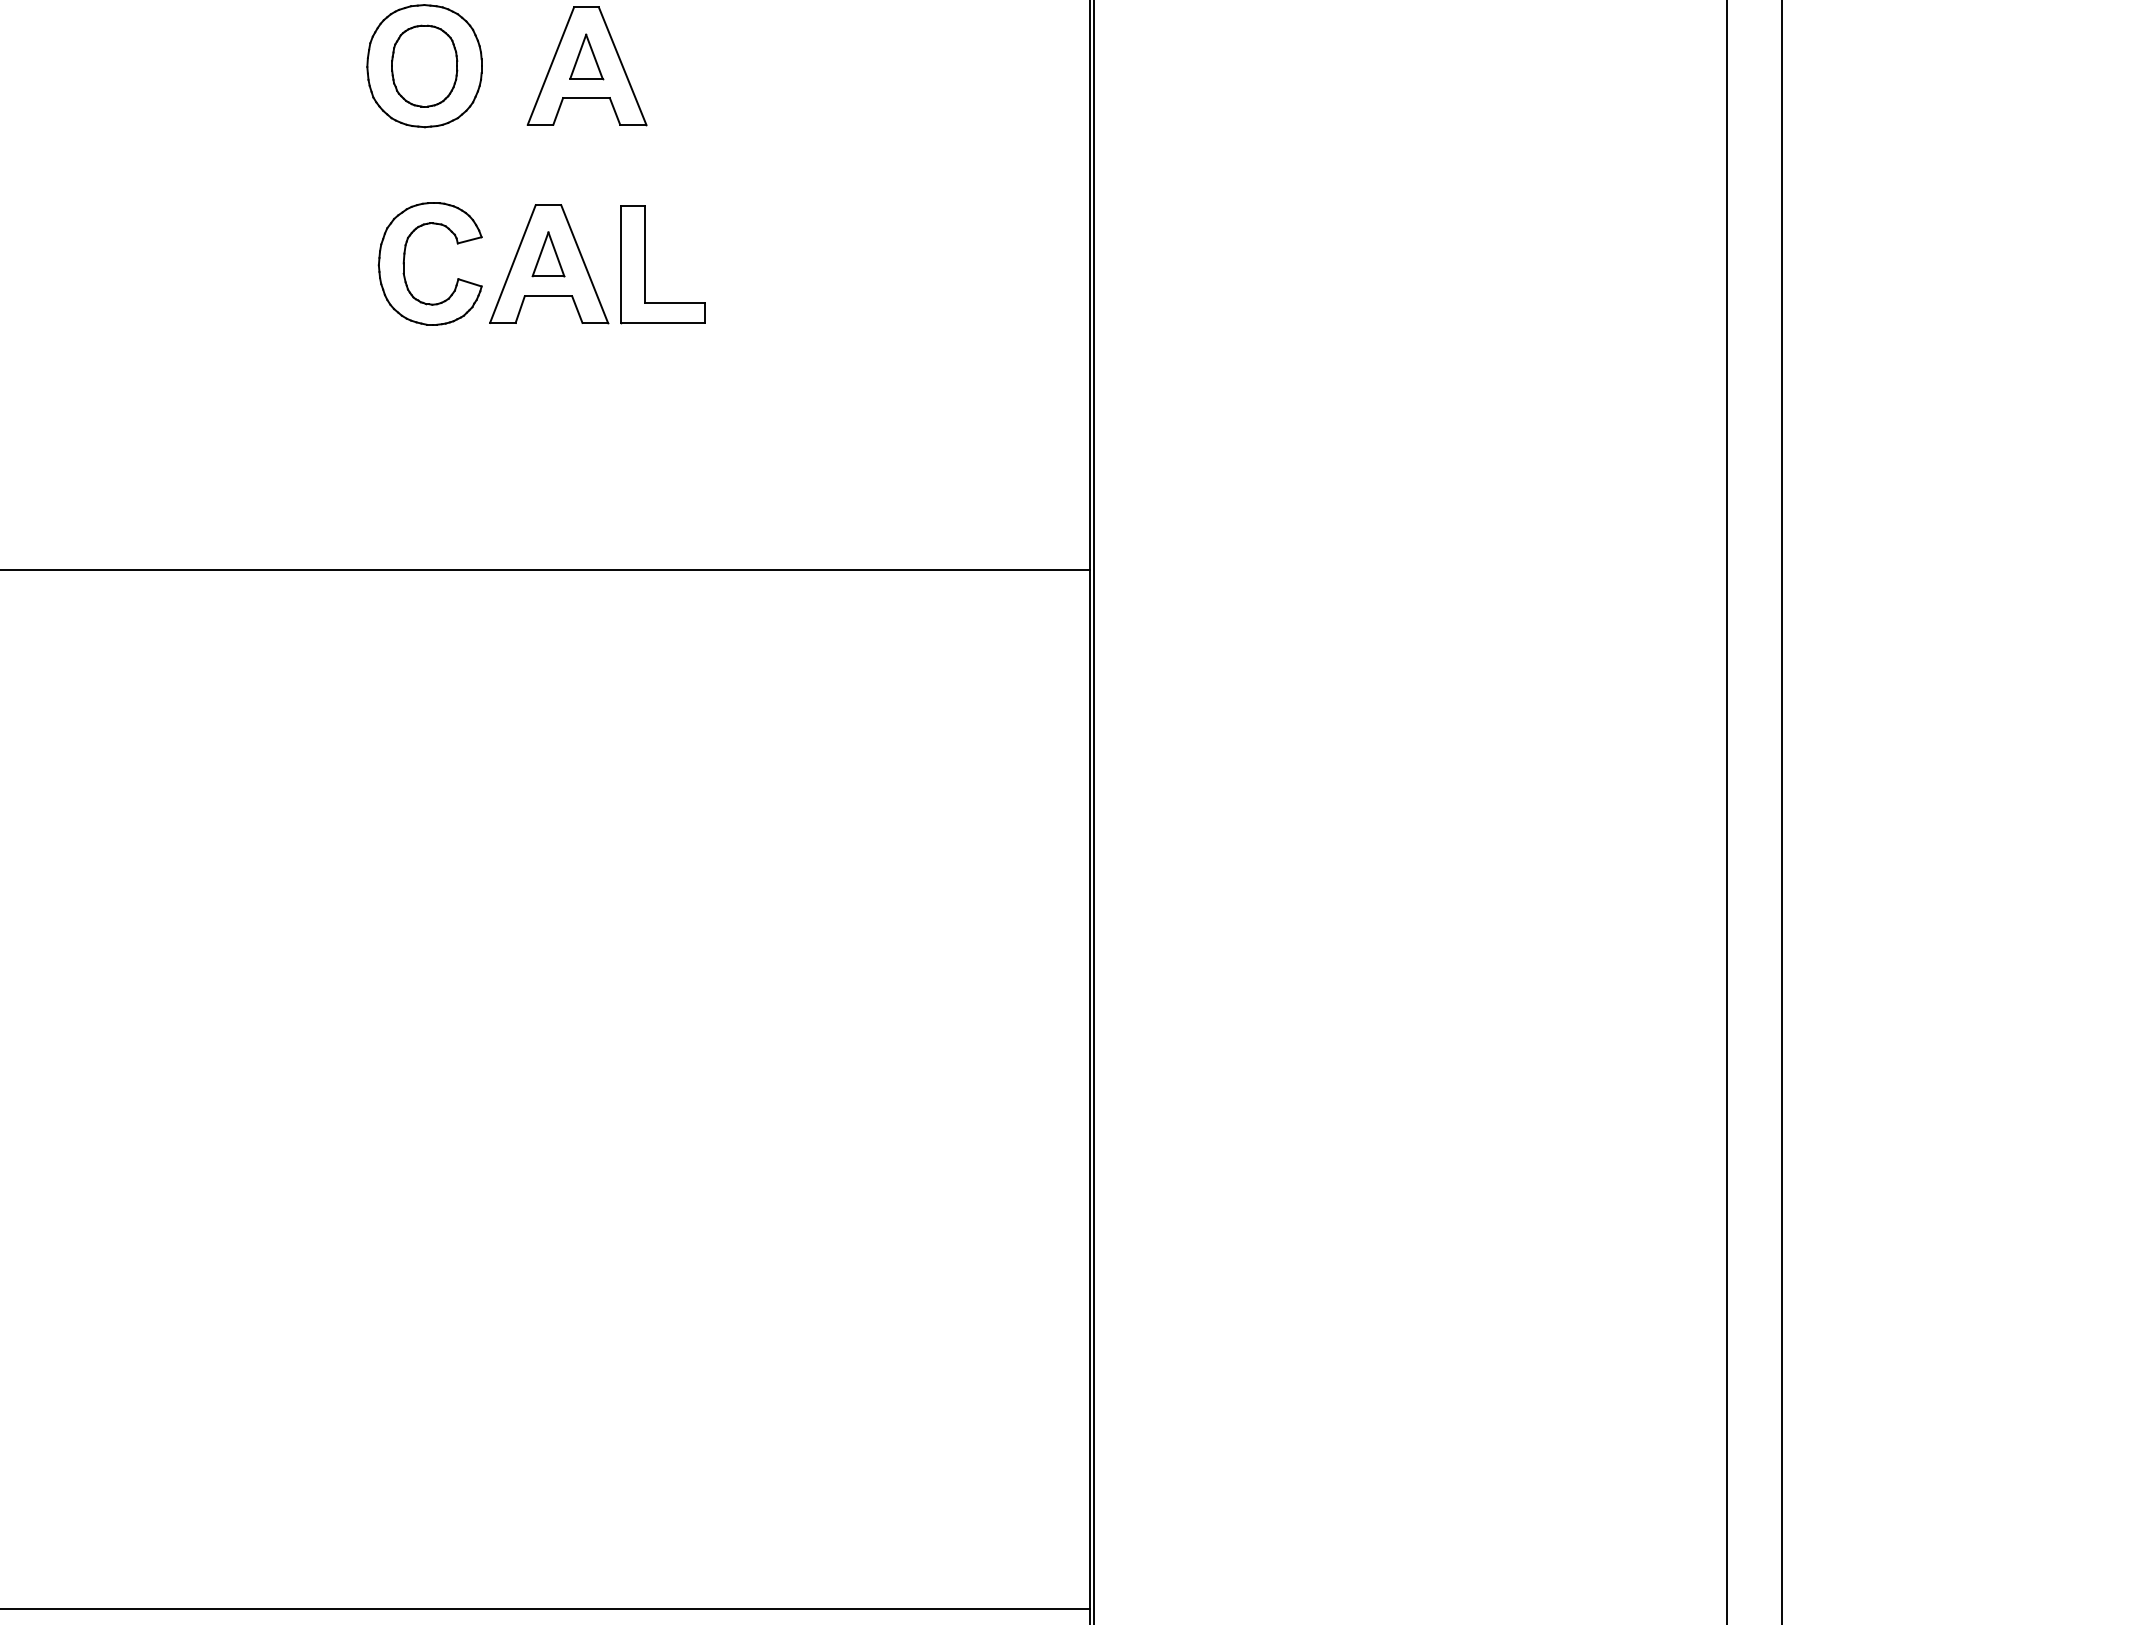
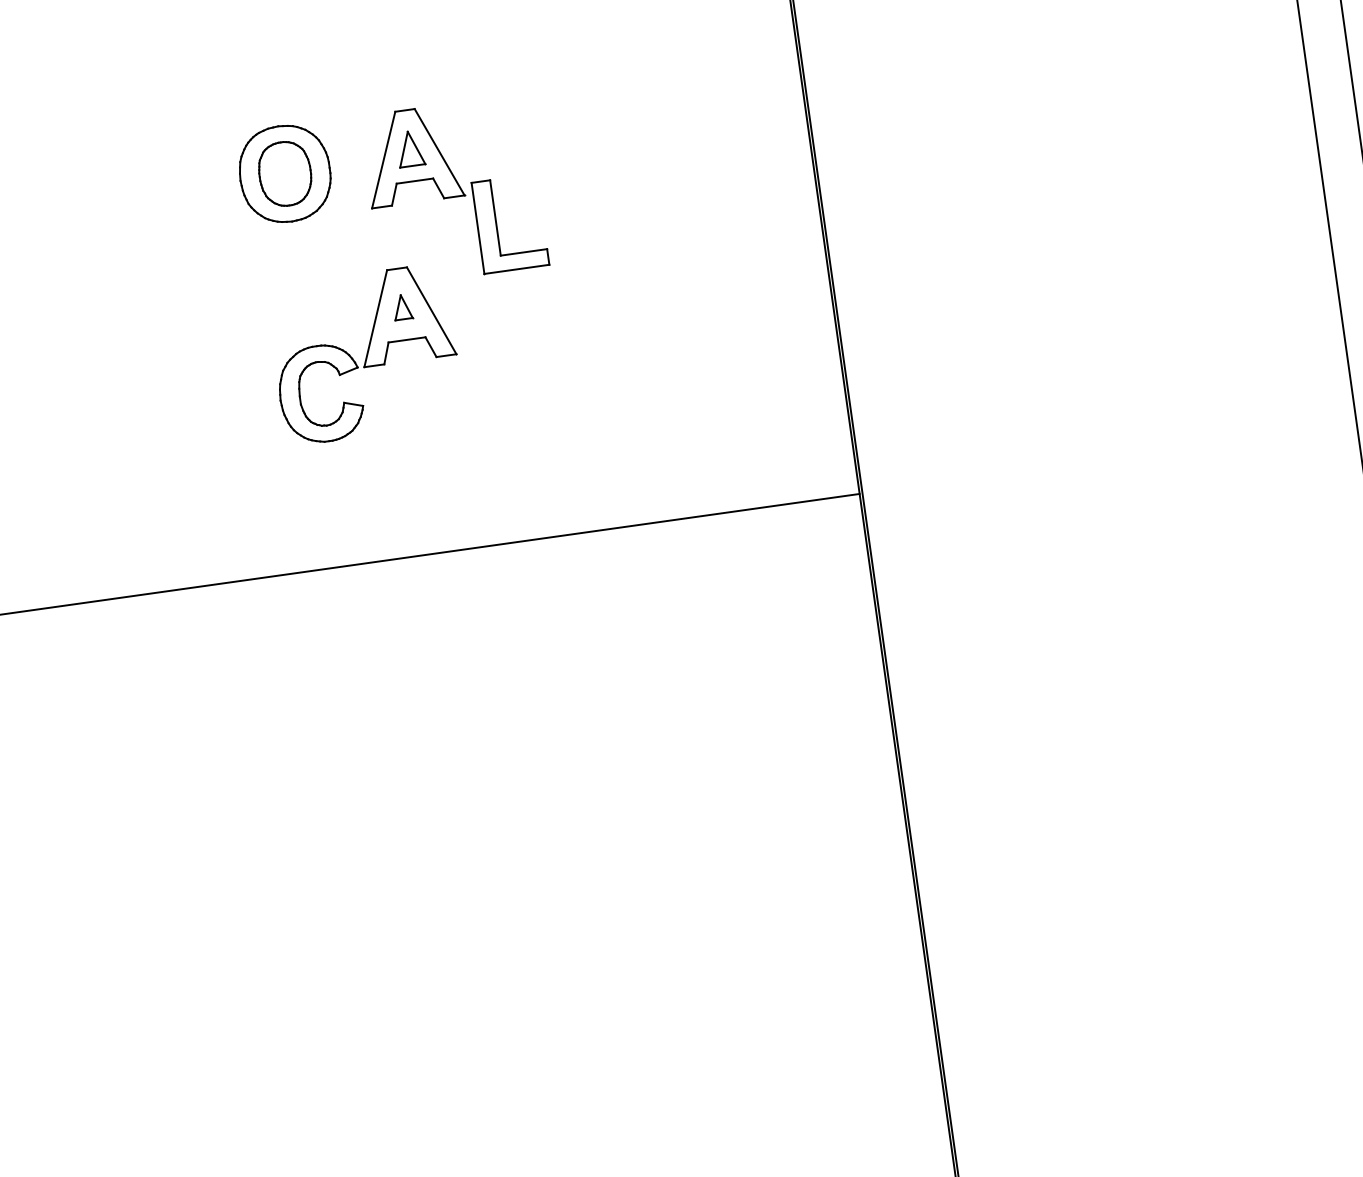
part: (548, 254) -> (402, 307), size x0.7
part: (405, 257) -> (300, 391), moved
part: (645, 264) -> (496, 225), moved

